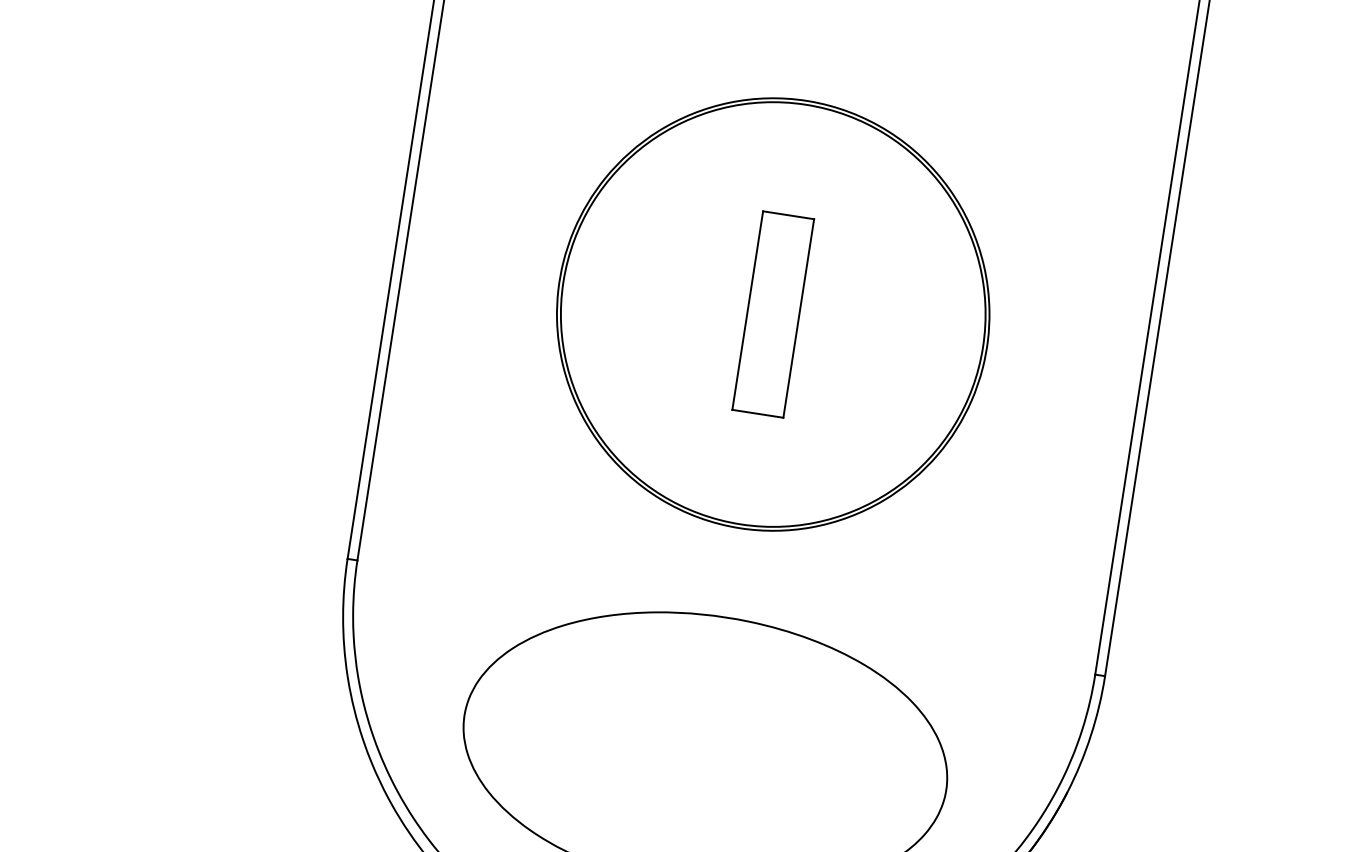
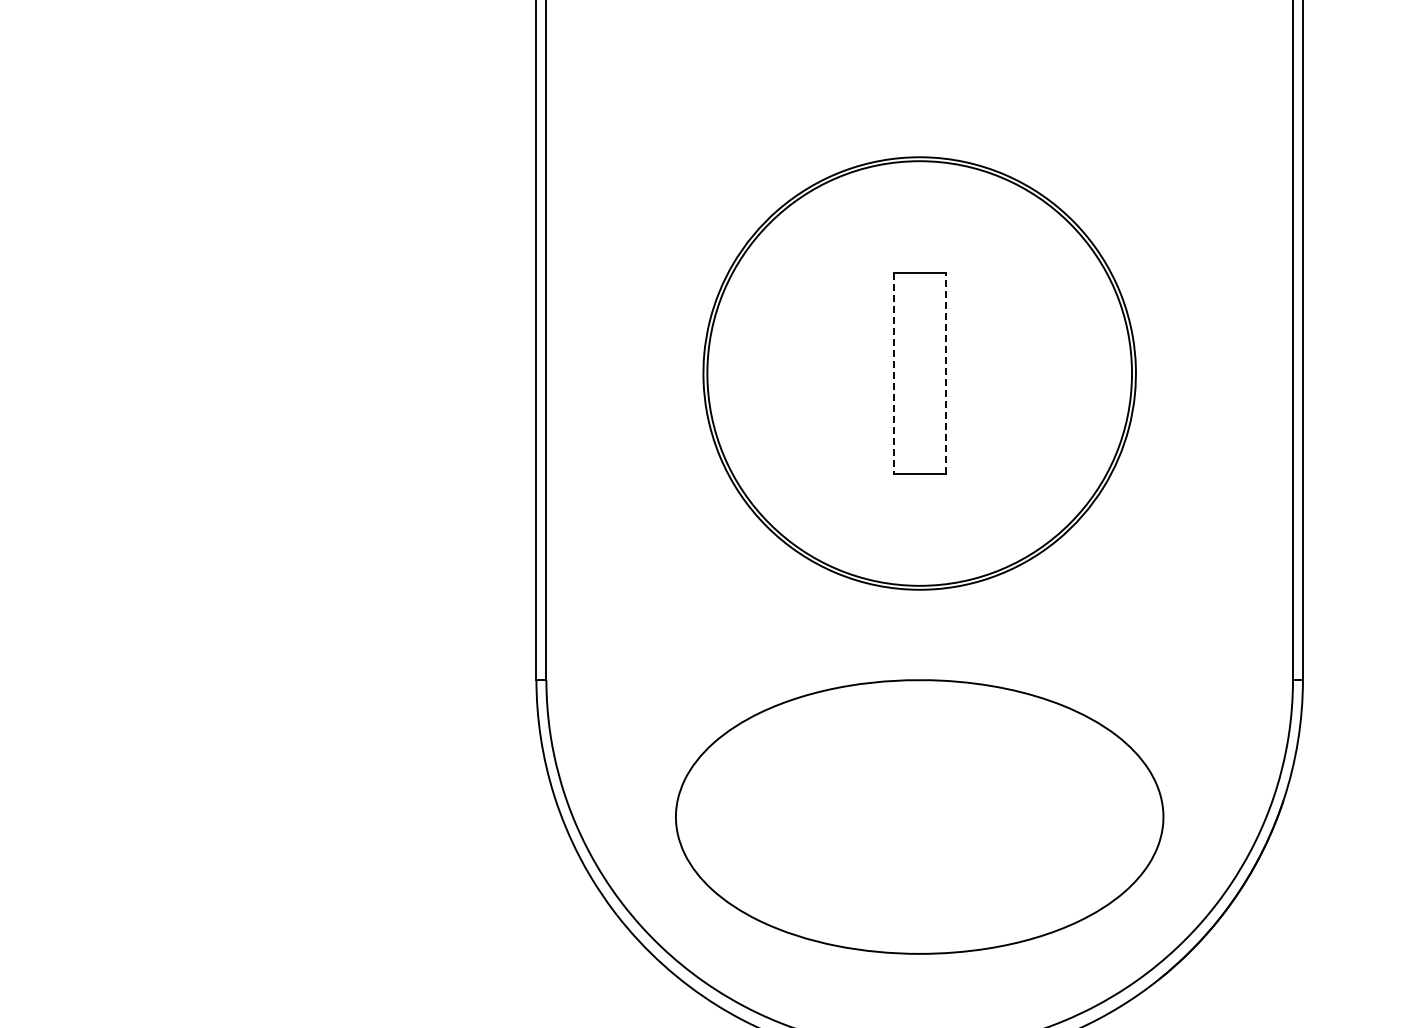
line: (747, 311) -> (893, 374), solid -> dashed
line: (798, 318) -> (945, 373), solid -> dashed

